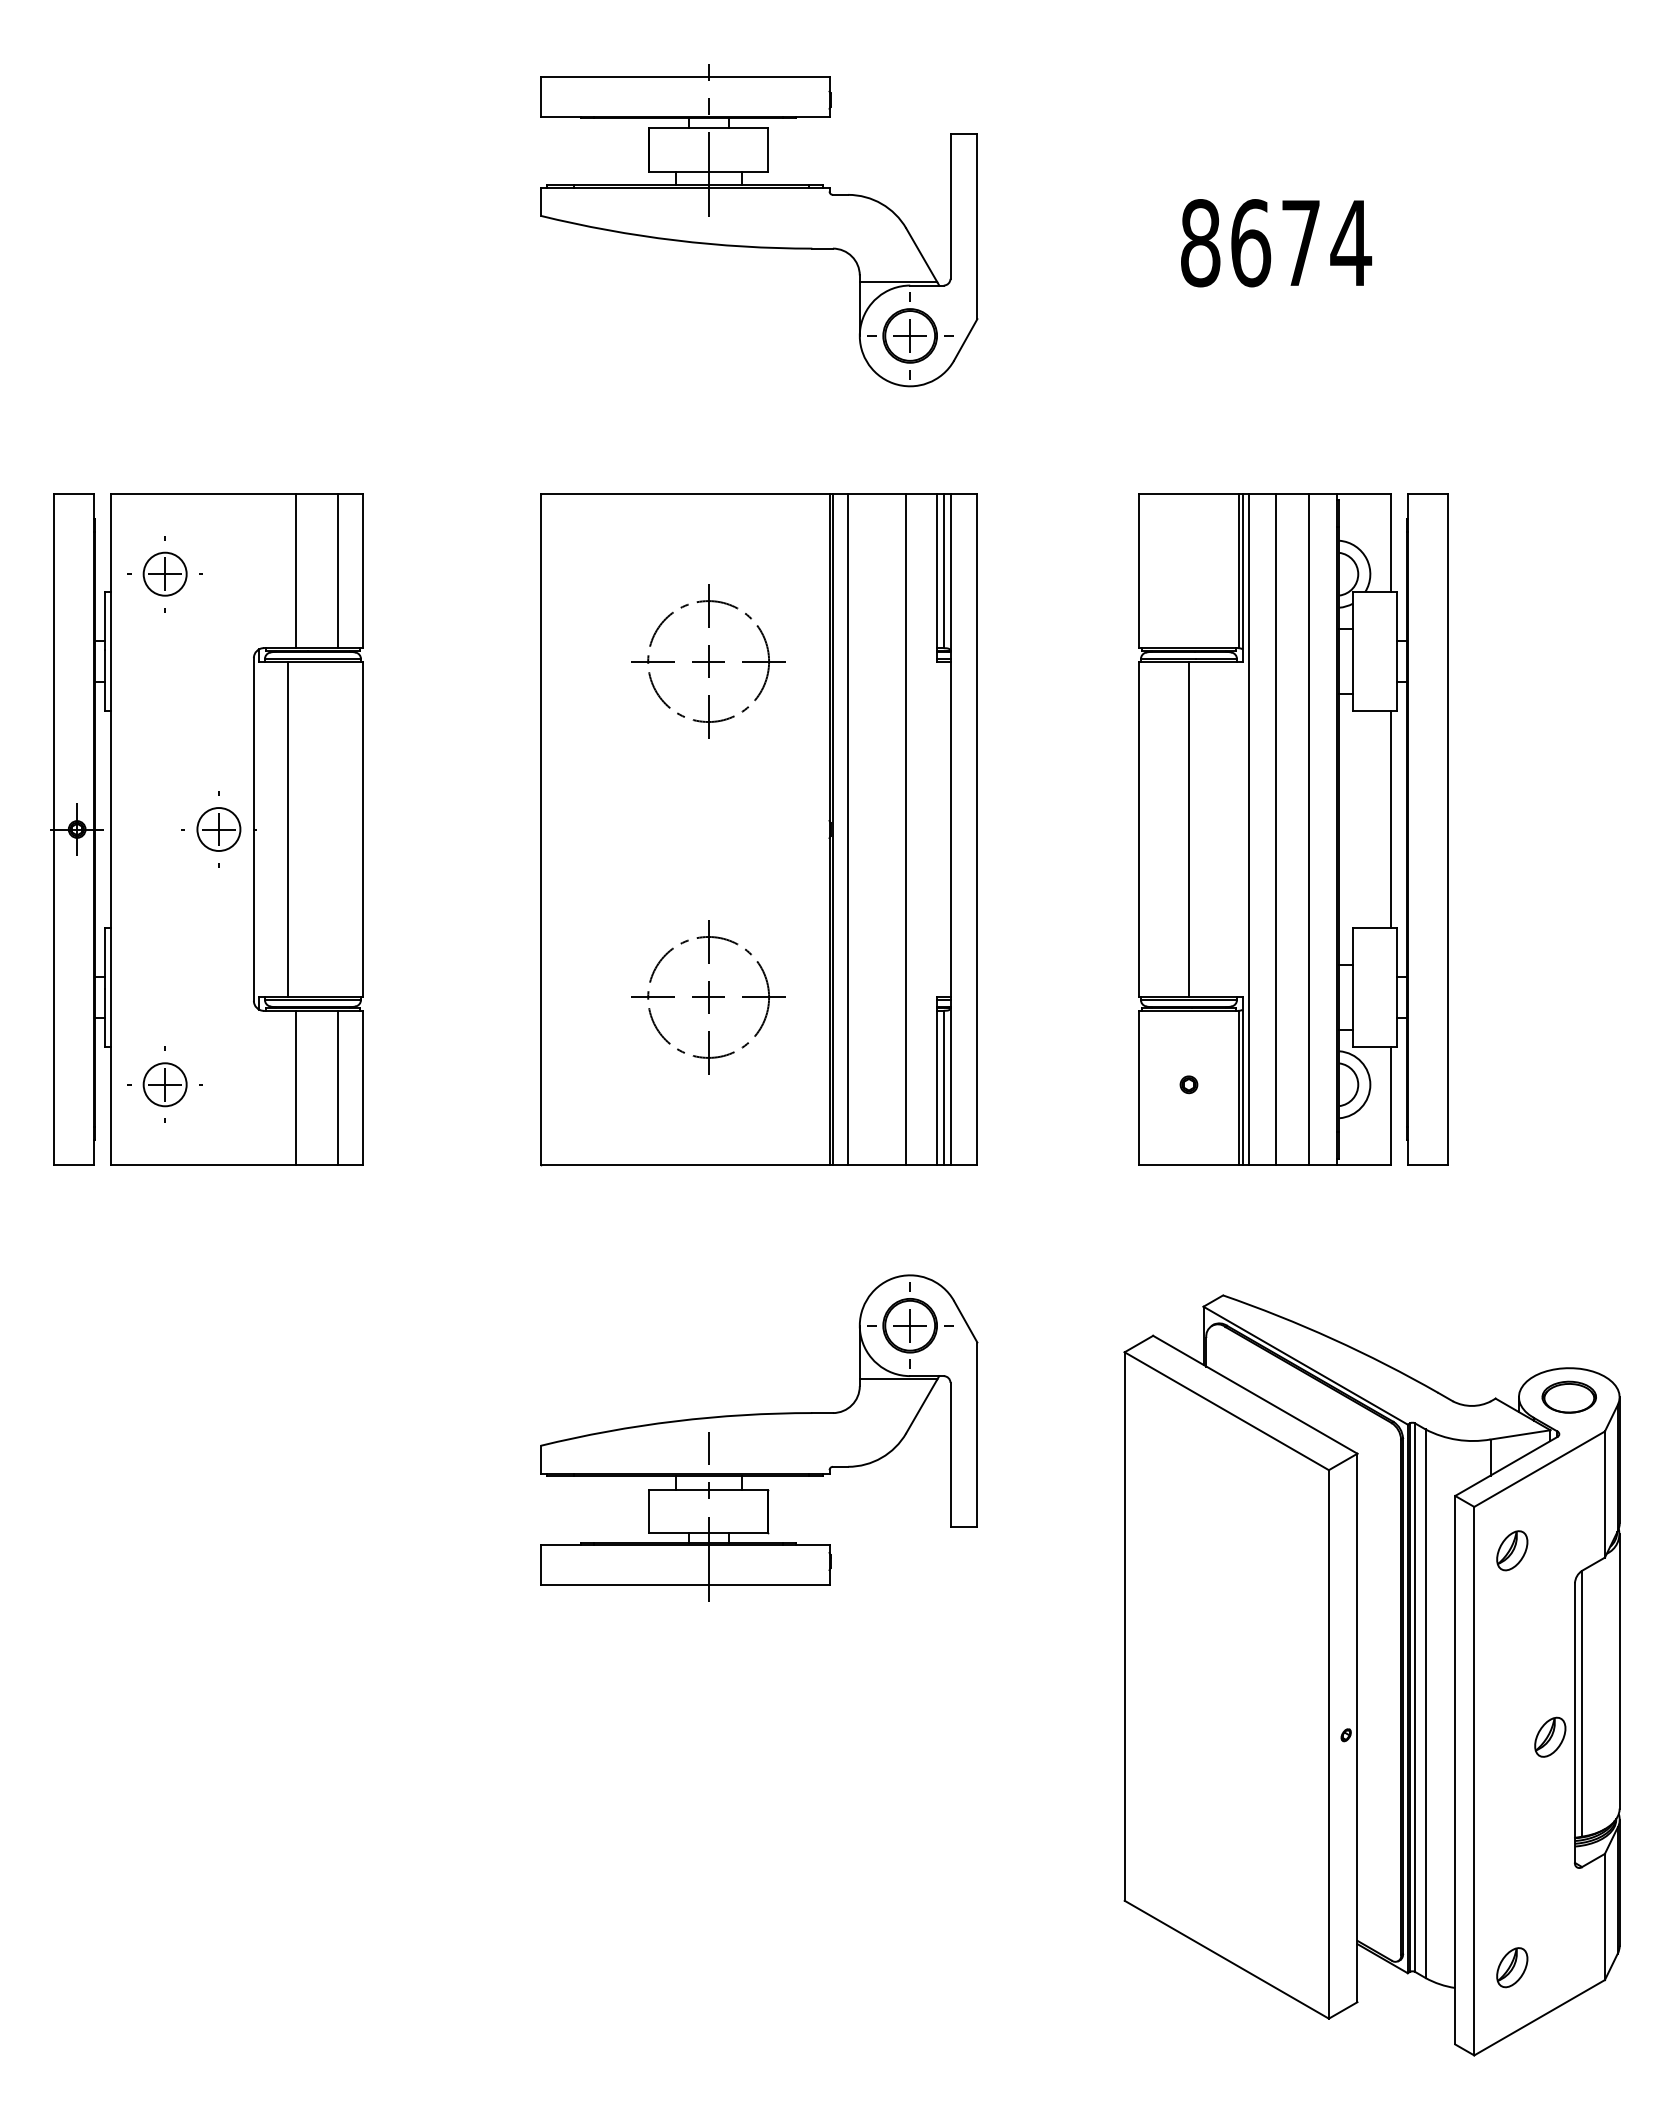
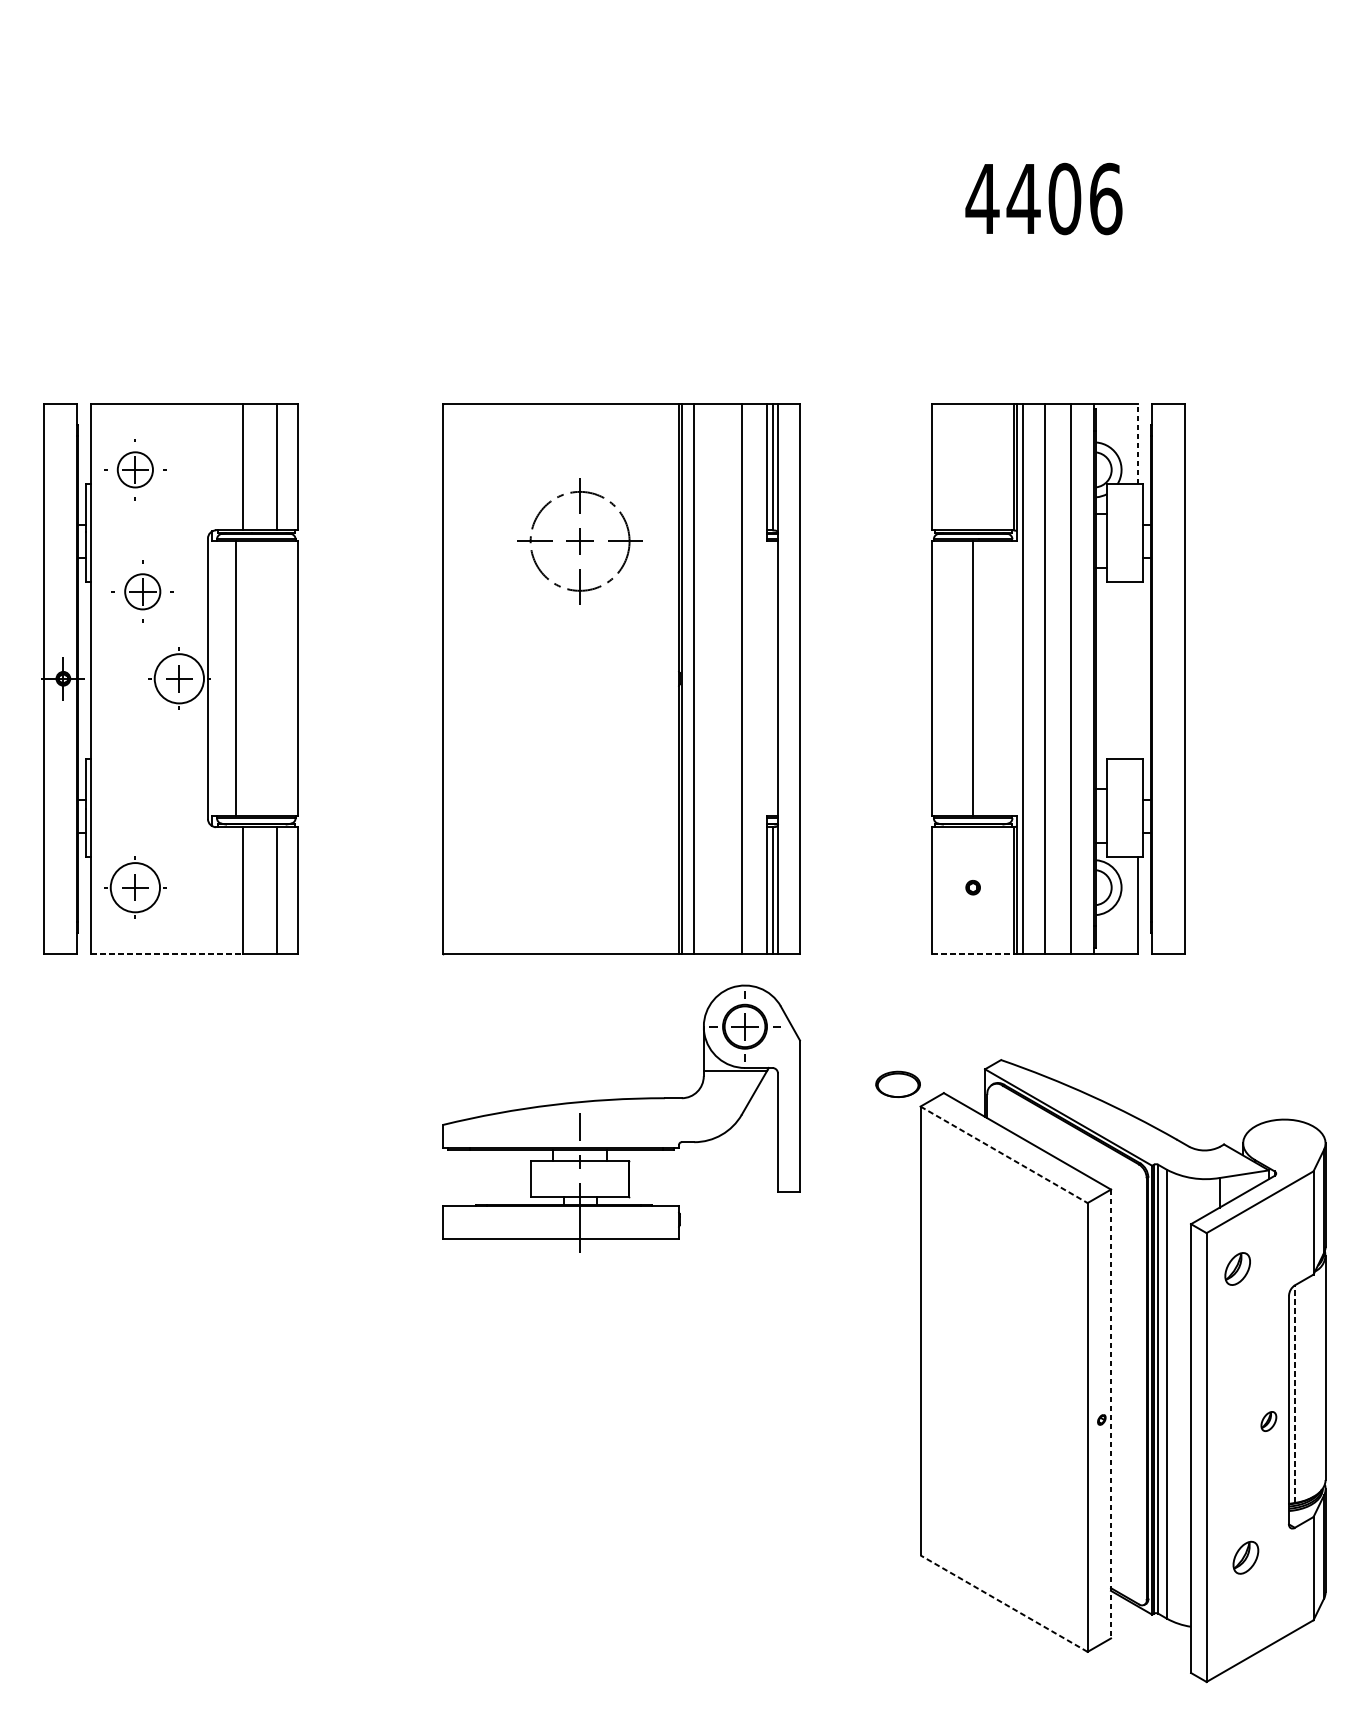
part: (759, 225) -> (621, 184), removed
text: (1275, 243) -> (1043, 199), 8674 -> 4406
line: (1390, 542) -> (1138, 443), solid -> dashed
part: (173, 723) -> (142, 592), added
line: (1390, 818) -> (1138, 669), removed
circle: (218, 829) -> (179, 678), size x1.4
part: (708, 997) -> (579, 816), removed
circle: (164, 1084) -> (134, 887), size x1.4
line: (204, 1165) -> (167, 953), solid -> dashed
line: (1189, 1165) -> (973, 953), solid -> dashed
part: (1568, 1396) -> (897, 1083), moved
line: (1226, 1411) -> (1003, 1155), solid -> dashed
part: (759, 1437) -> (621, 1118), moved
line: (1582, 1703) -> (1295, 1393), solid -> dashed
line: (1357, 1728) -> (1111, 1414), solid -> dashed
part: (1550, 1736) -> (1268, 1420), size x0.6
line: (1226, 1959) -> (1003, 1603), solid -> dashed
part: (1512, 1967) -> (1246, 1557), moved

